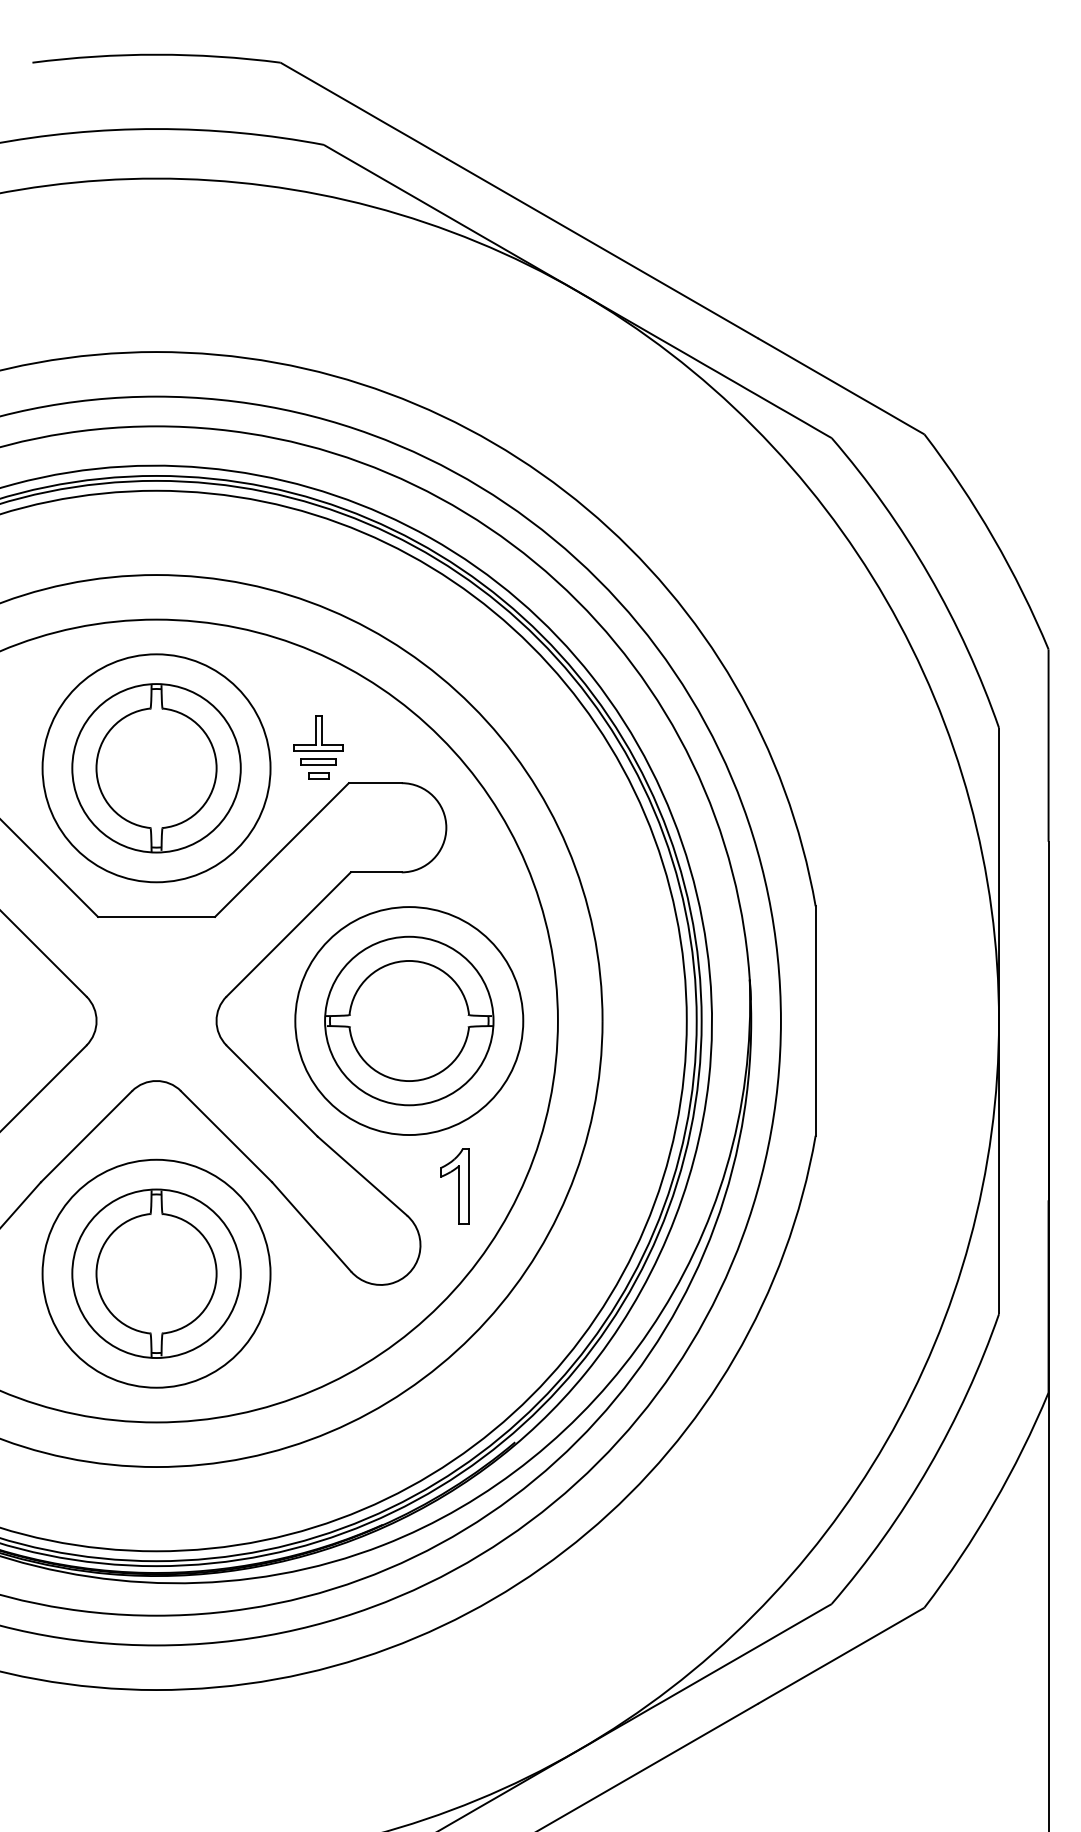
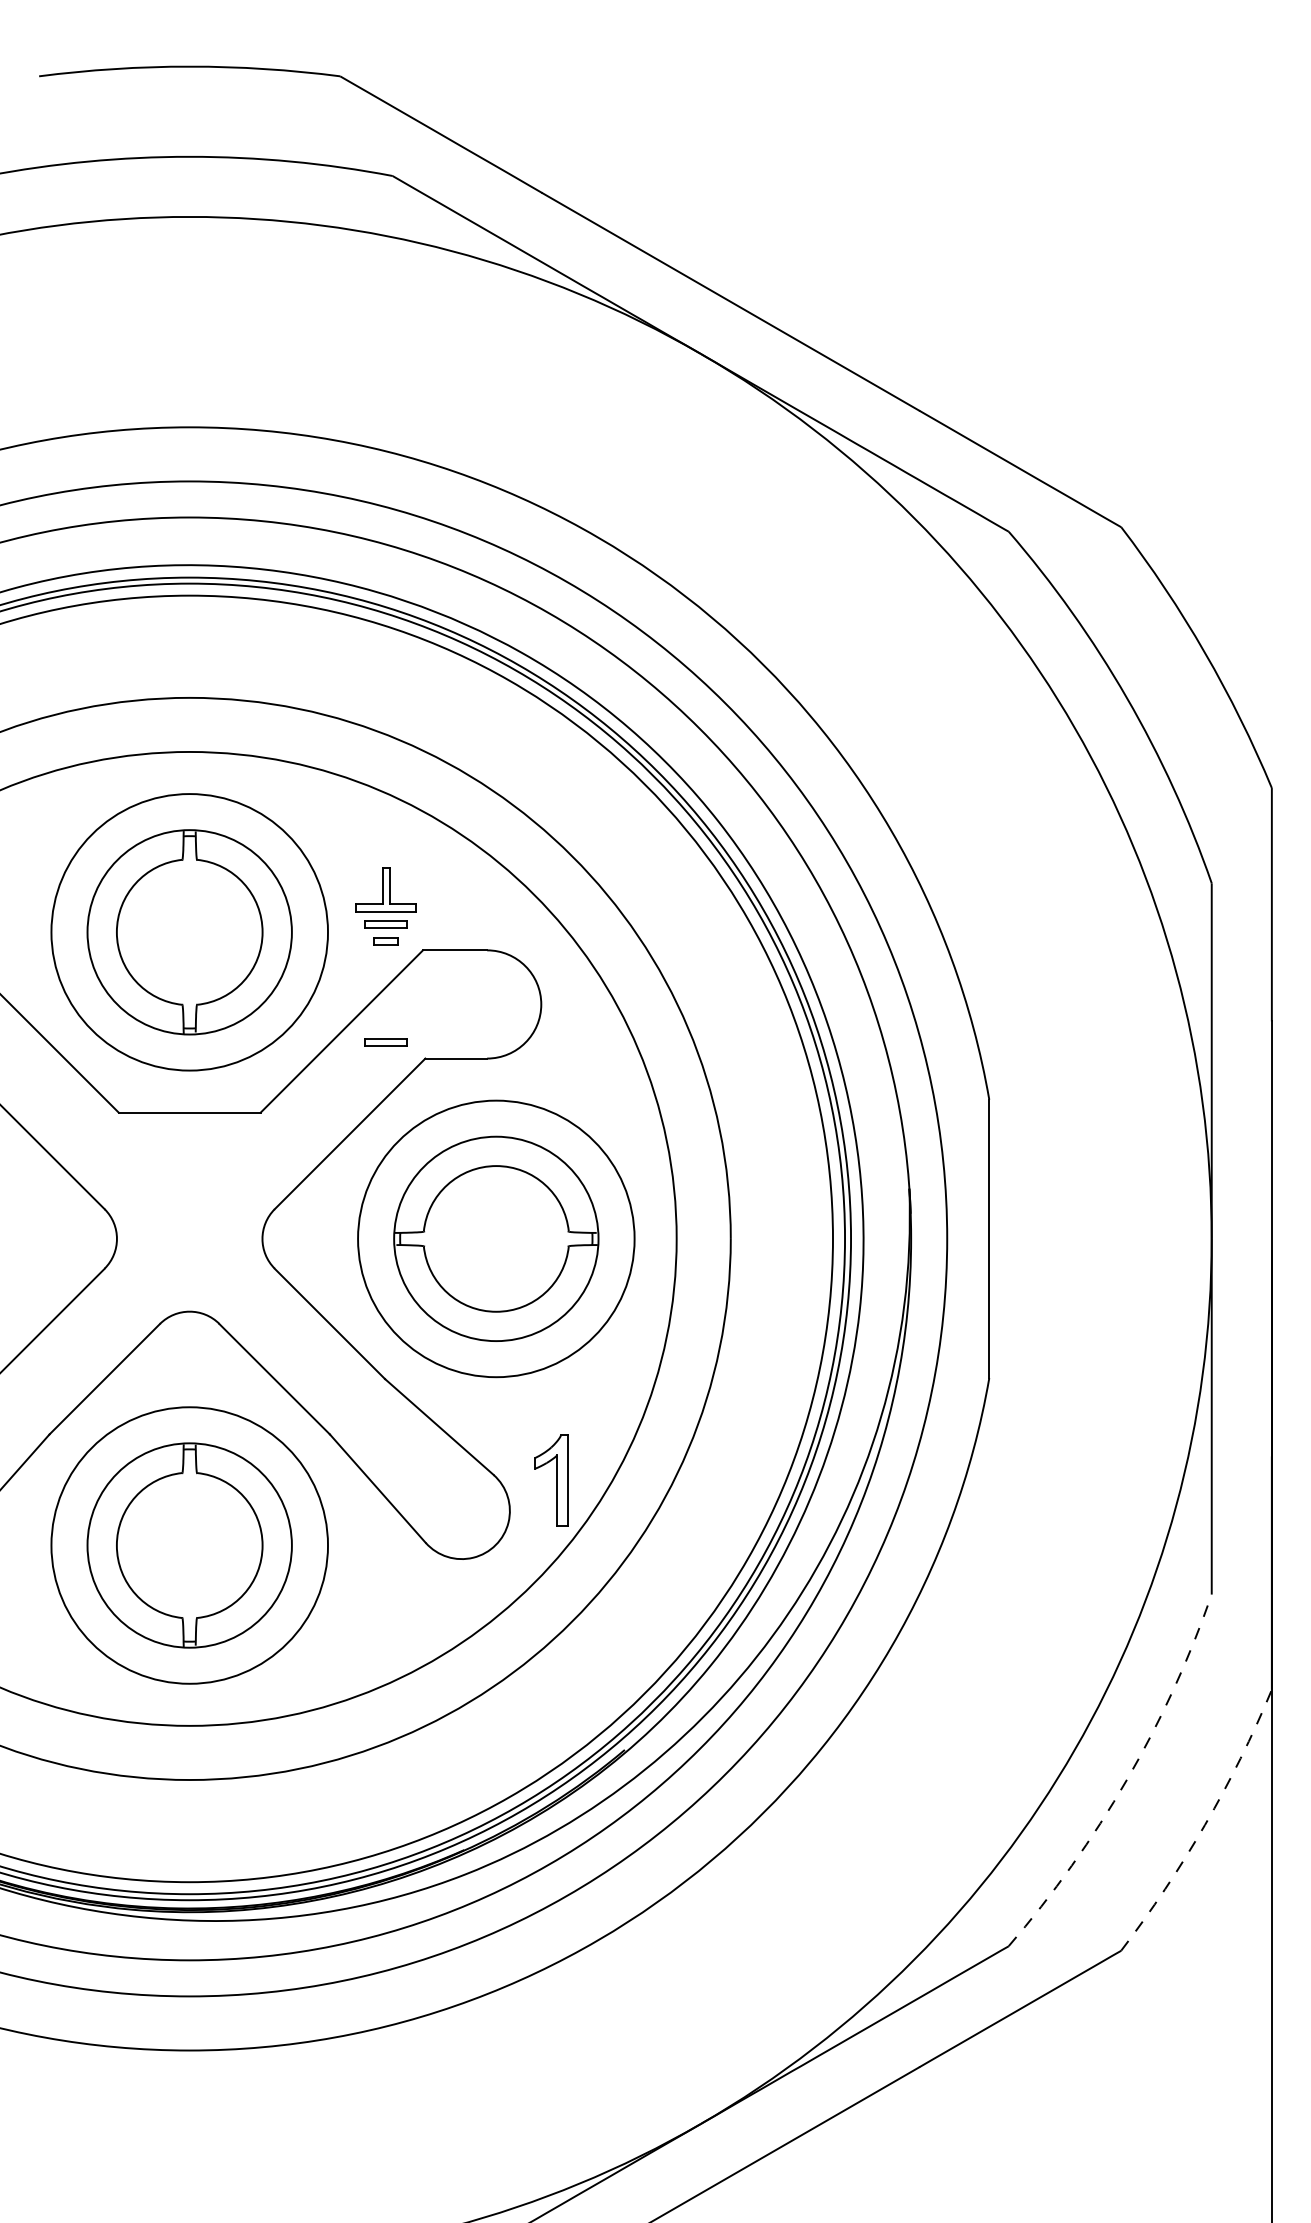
part: (317, 859) -> (385, 1042), added
part: (454, 1186) -> (551, 1480), moved
arc: (928, 1466) -> (1126, 1779), solid -> dashed
arc: (993, 1504) -> (1204, 1825), solid -> dashed

